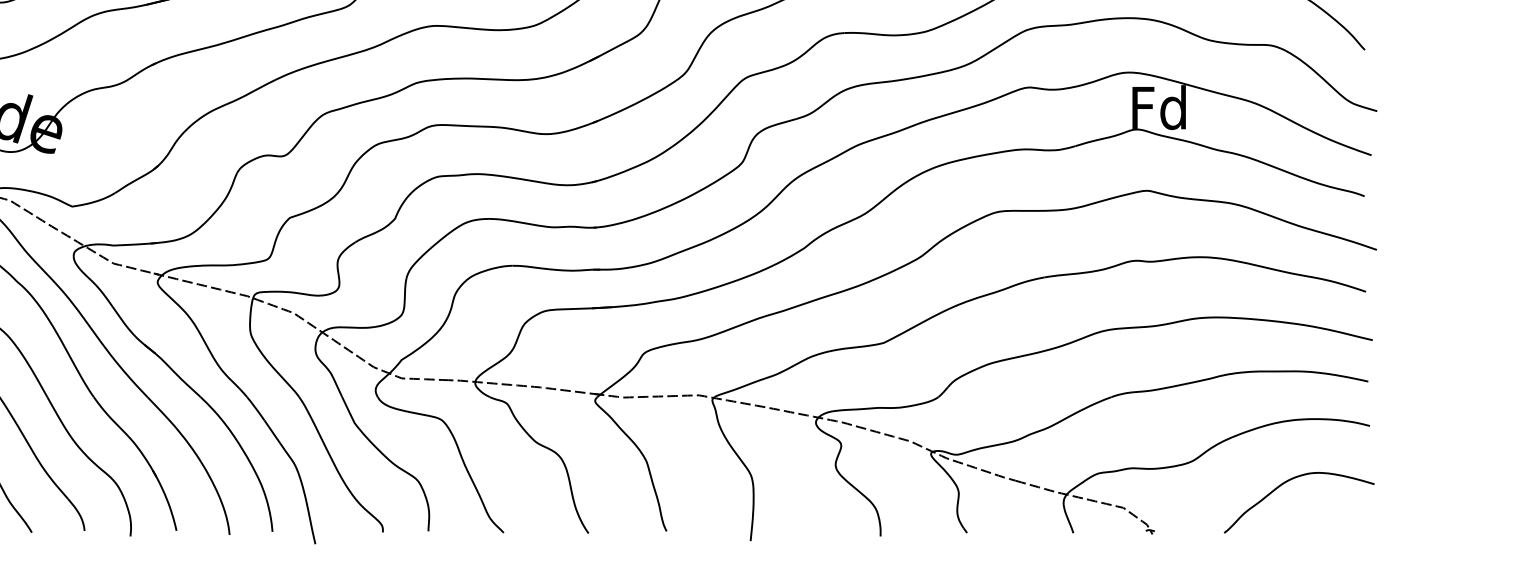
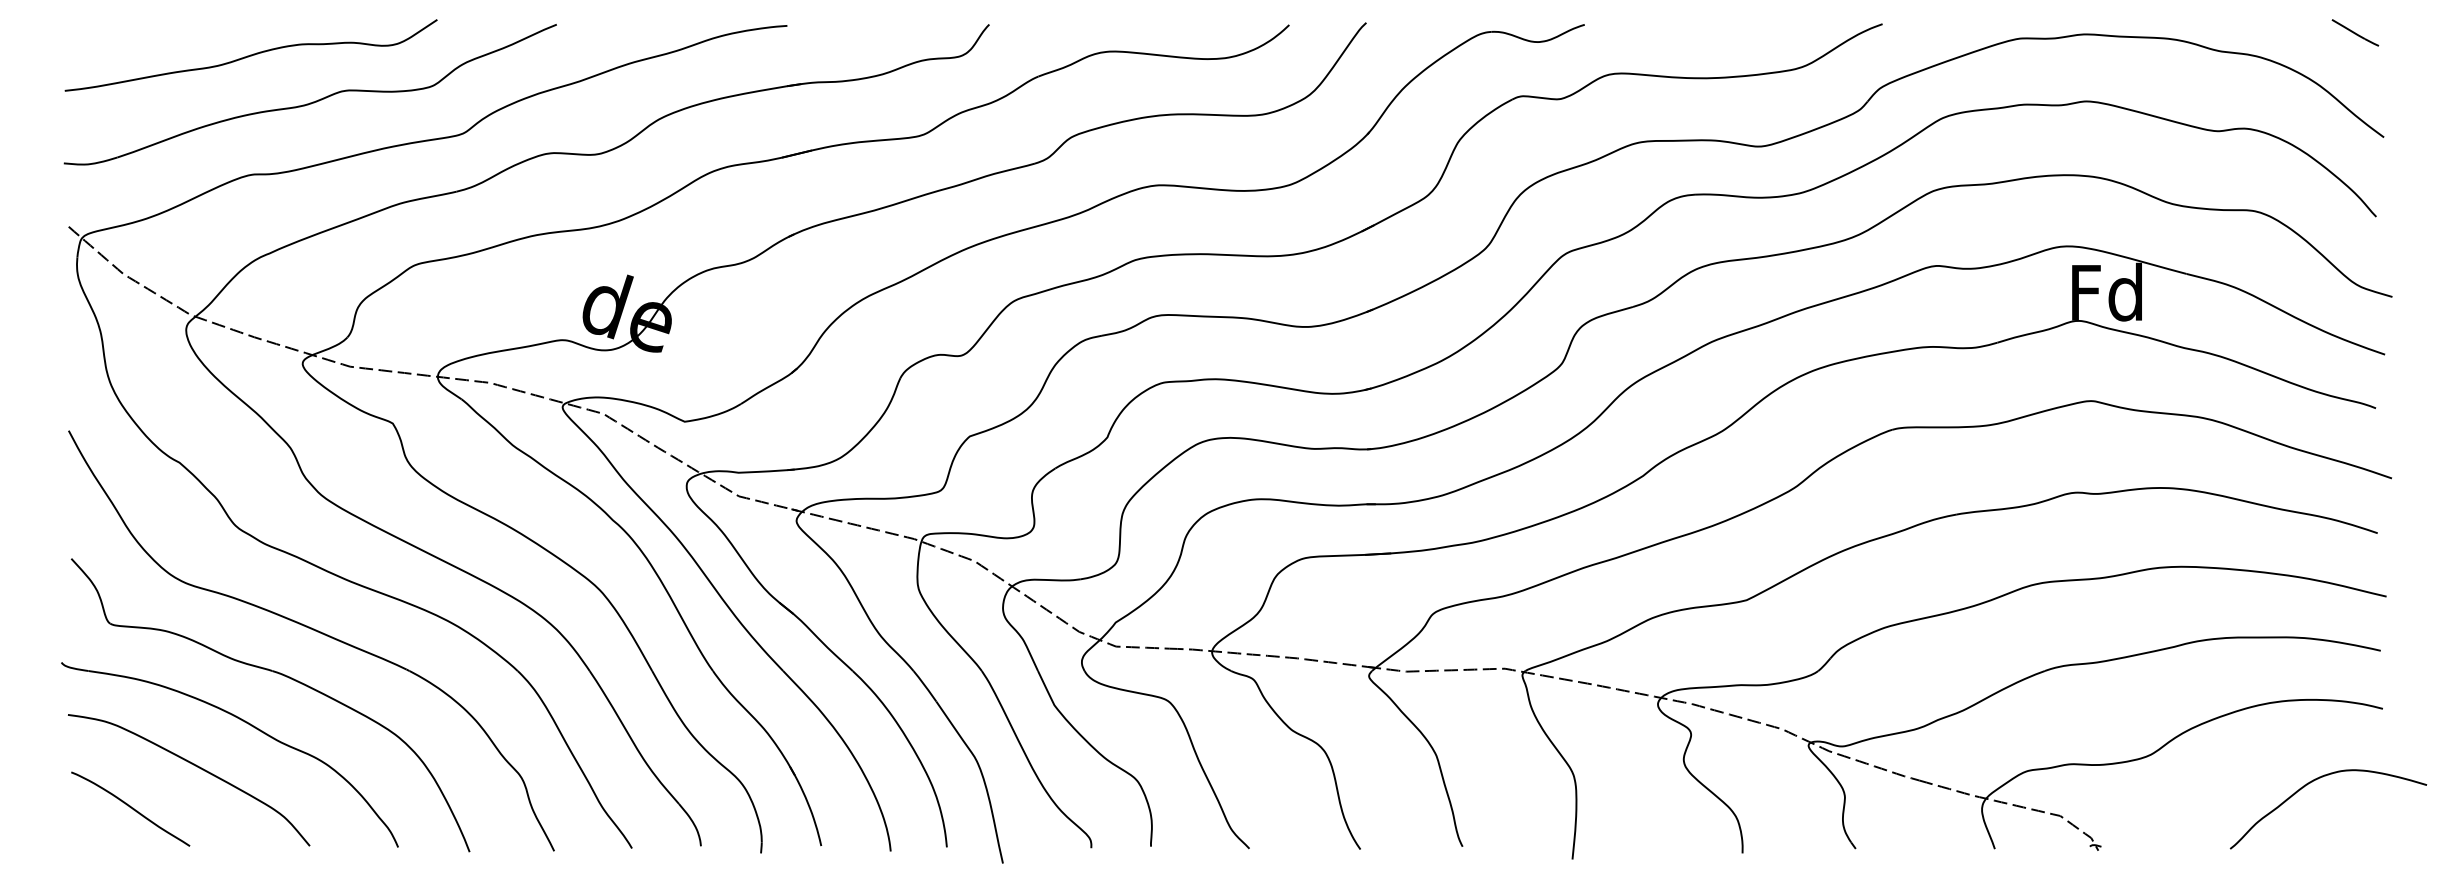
curve: (1288, 481) -> (2314, 781), moved

